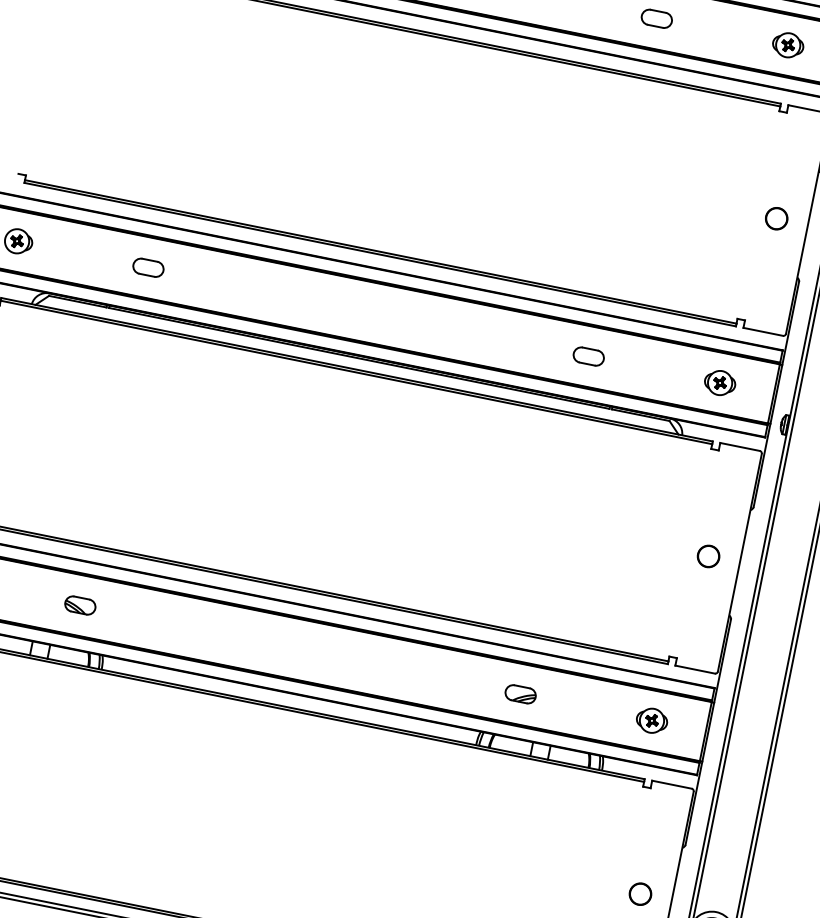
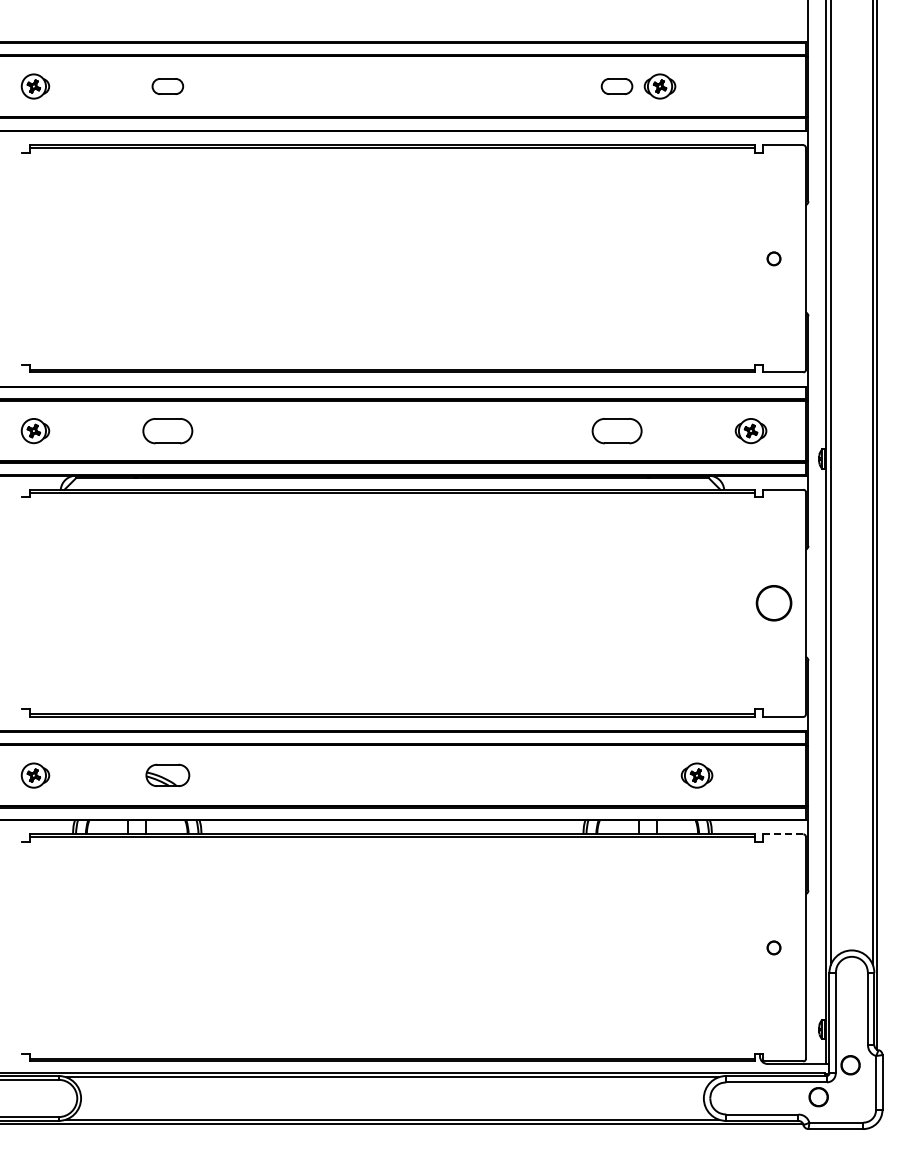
part: (787, 45) -> (659, 86), moved
circle: (776, 218) -> (773, 258), size x0.6
part: (148, 267) -> (167, 430), size x1.6
part: (588, 355) -> (616, 430), size x1.6
part: (708, 556) -> (773, 603), size x1.6
part: (79, 605) -> (167, 775), size x1.4
part: (520, 694) -> (616, 775), removed
part: (651, 720) -> (696, 775), moved
line: (671, 784) -> (782, 834), solid -> dashed
circle: (640, 893) -> (773, 947), size x0.6

